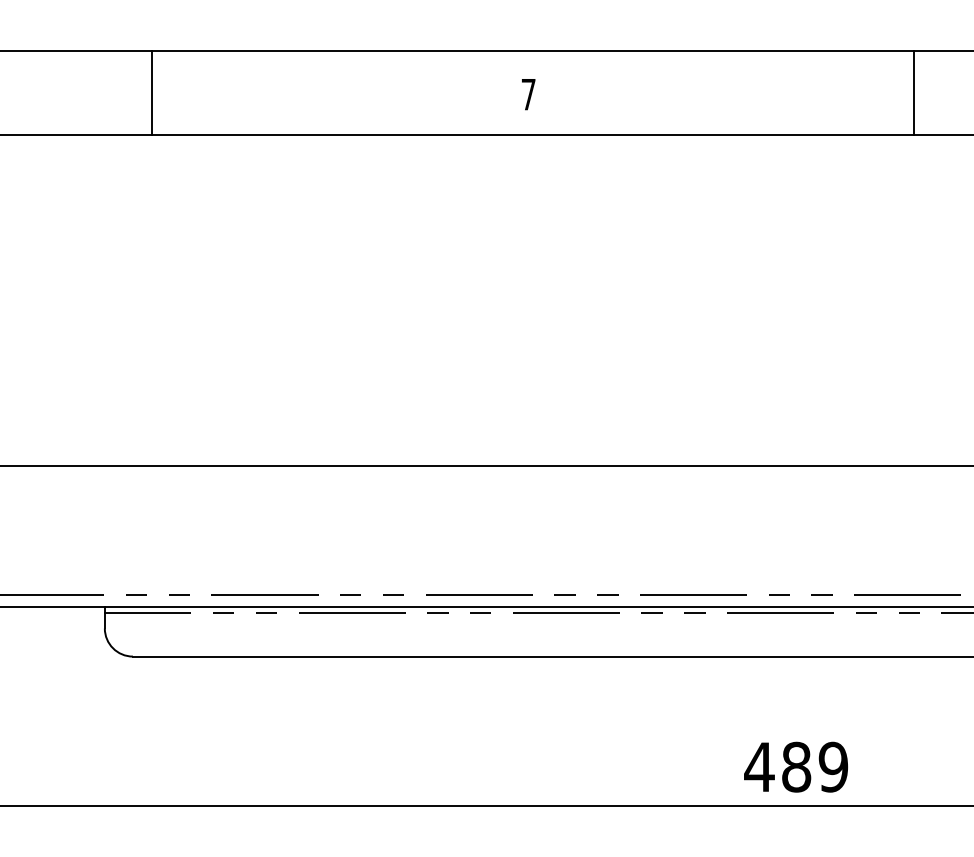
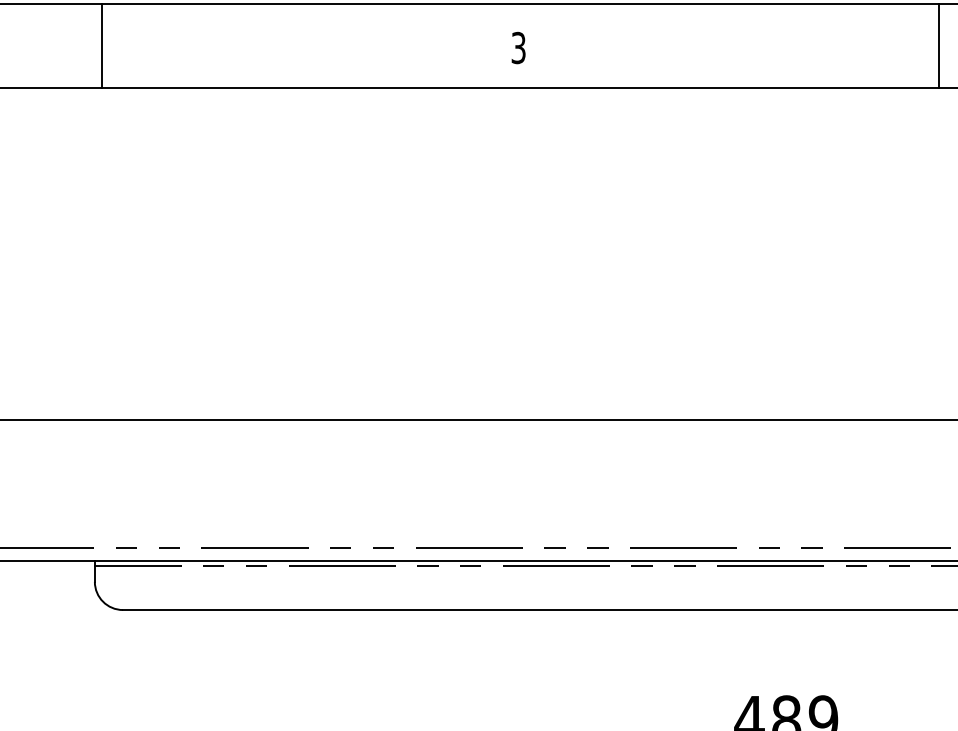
line: (152, 92) -> (102, 45), moved
line: (914, 92) -> (939, 45), moved
text: (528, 94) -> (518, 47), 7 -> 3

